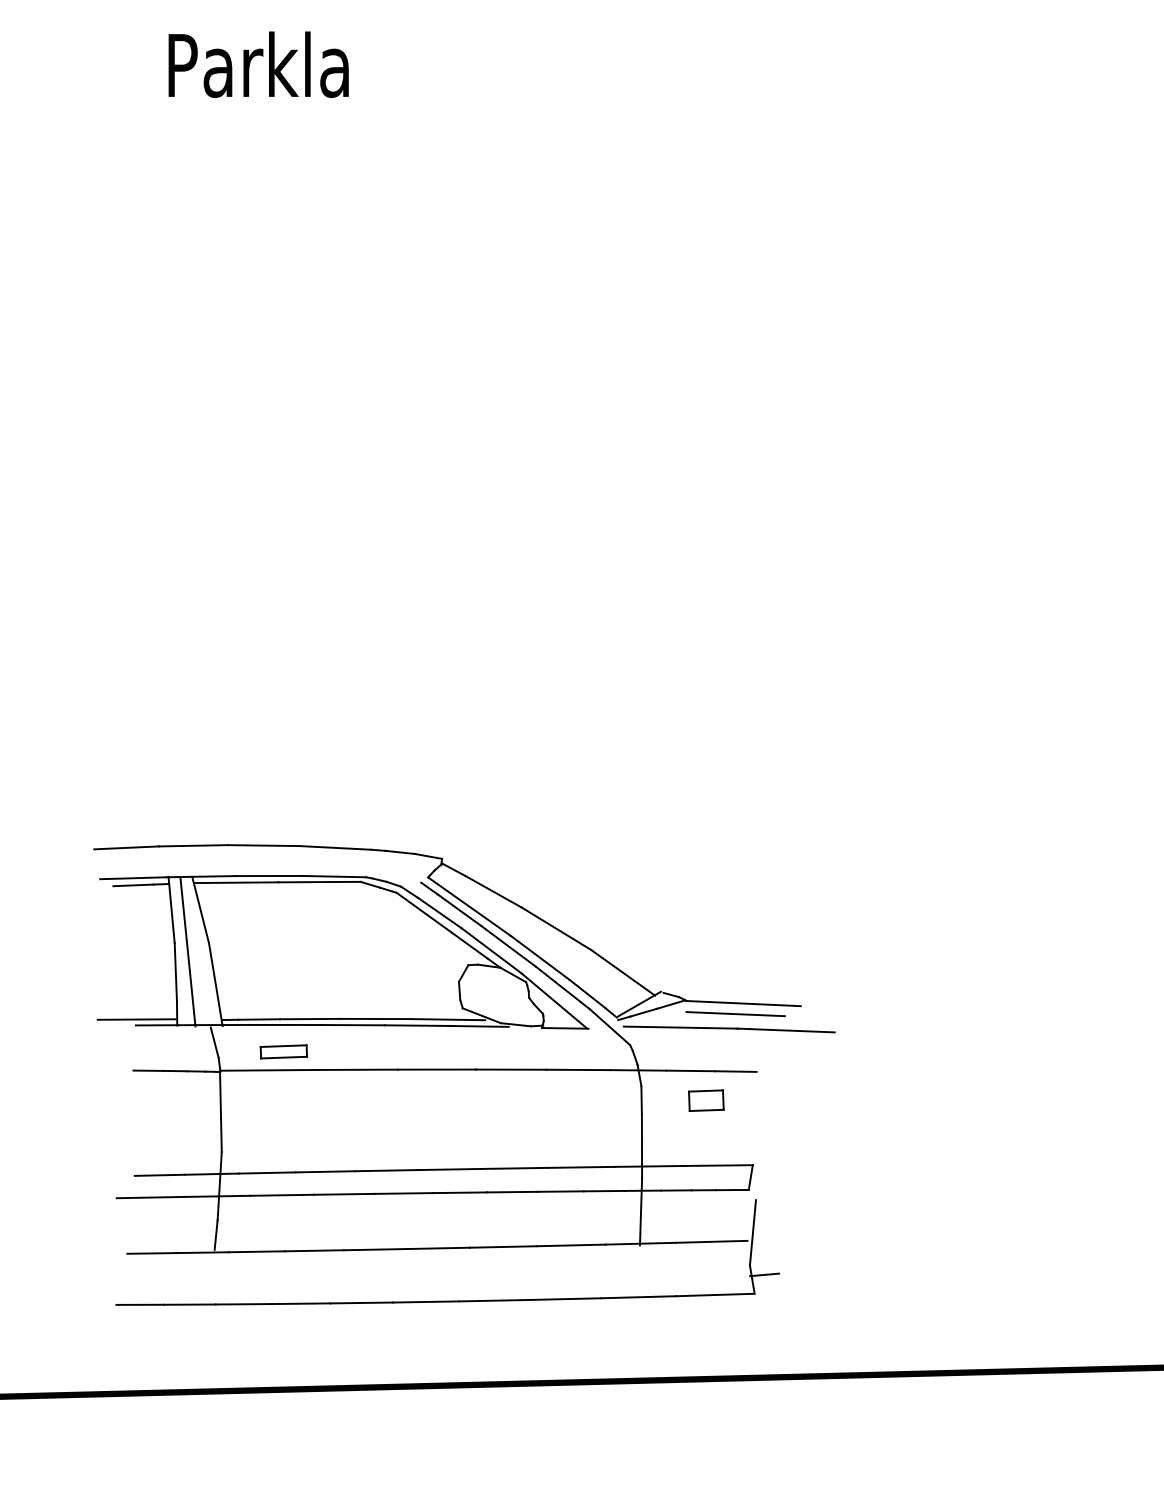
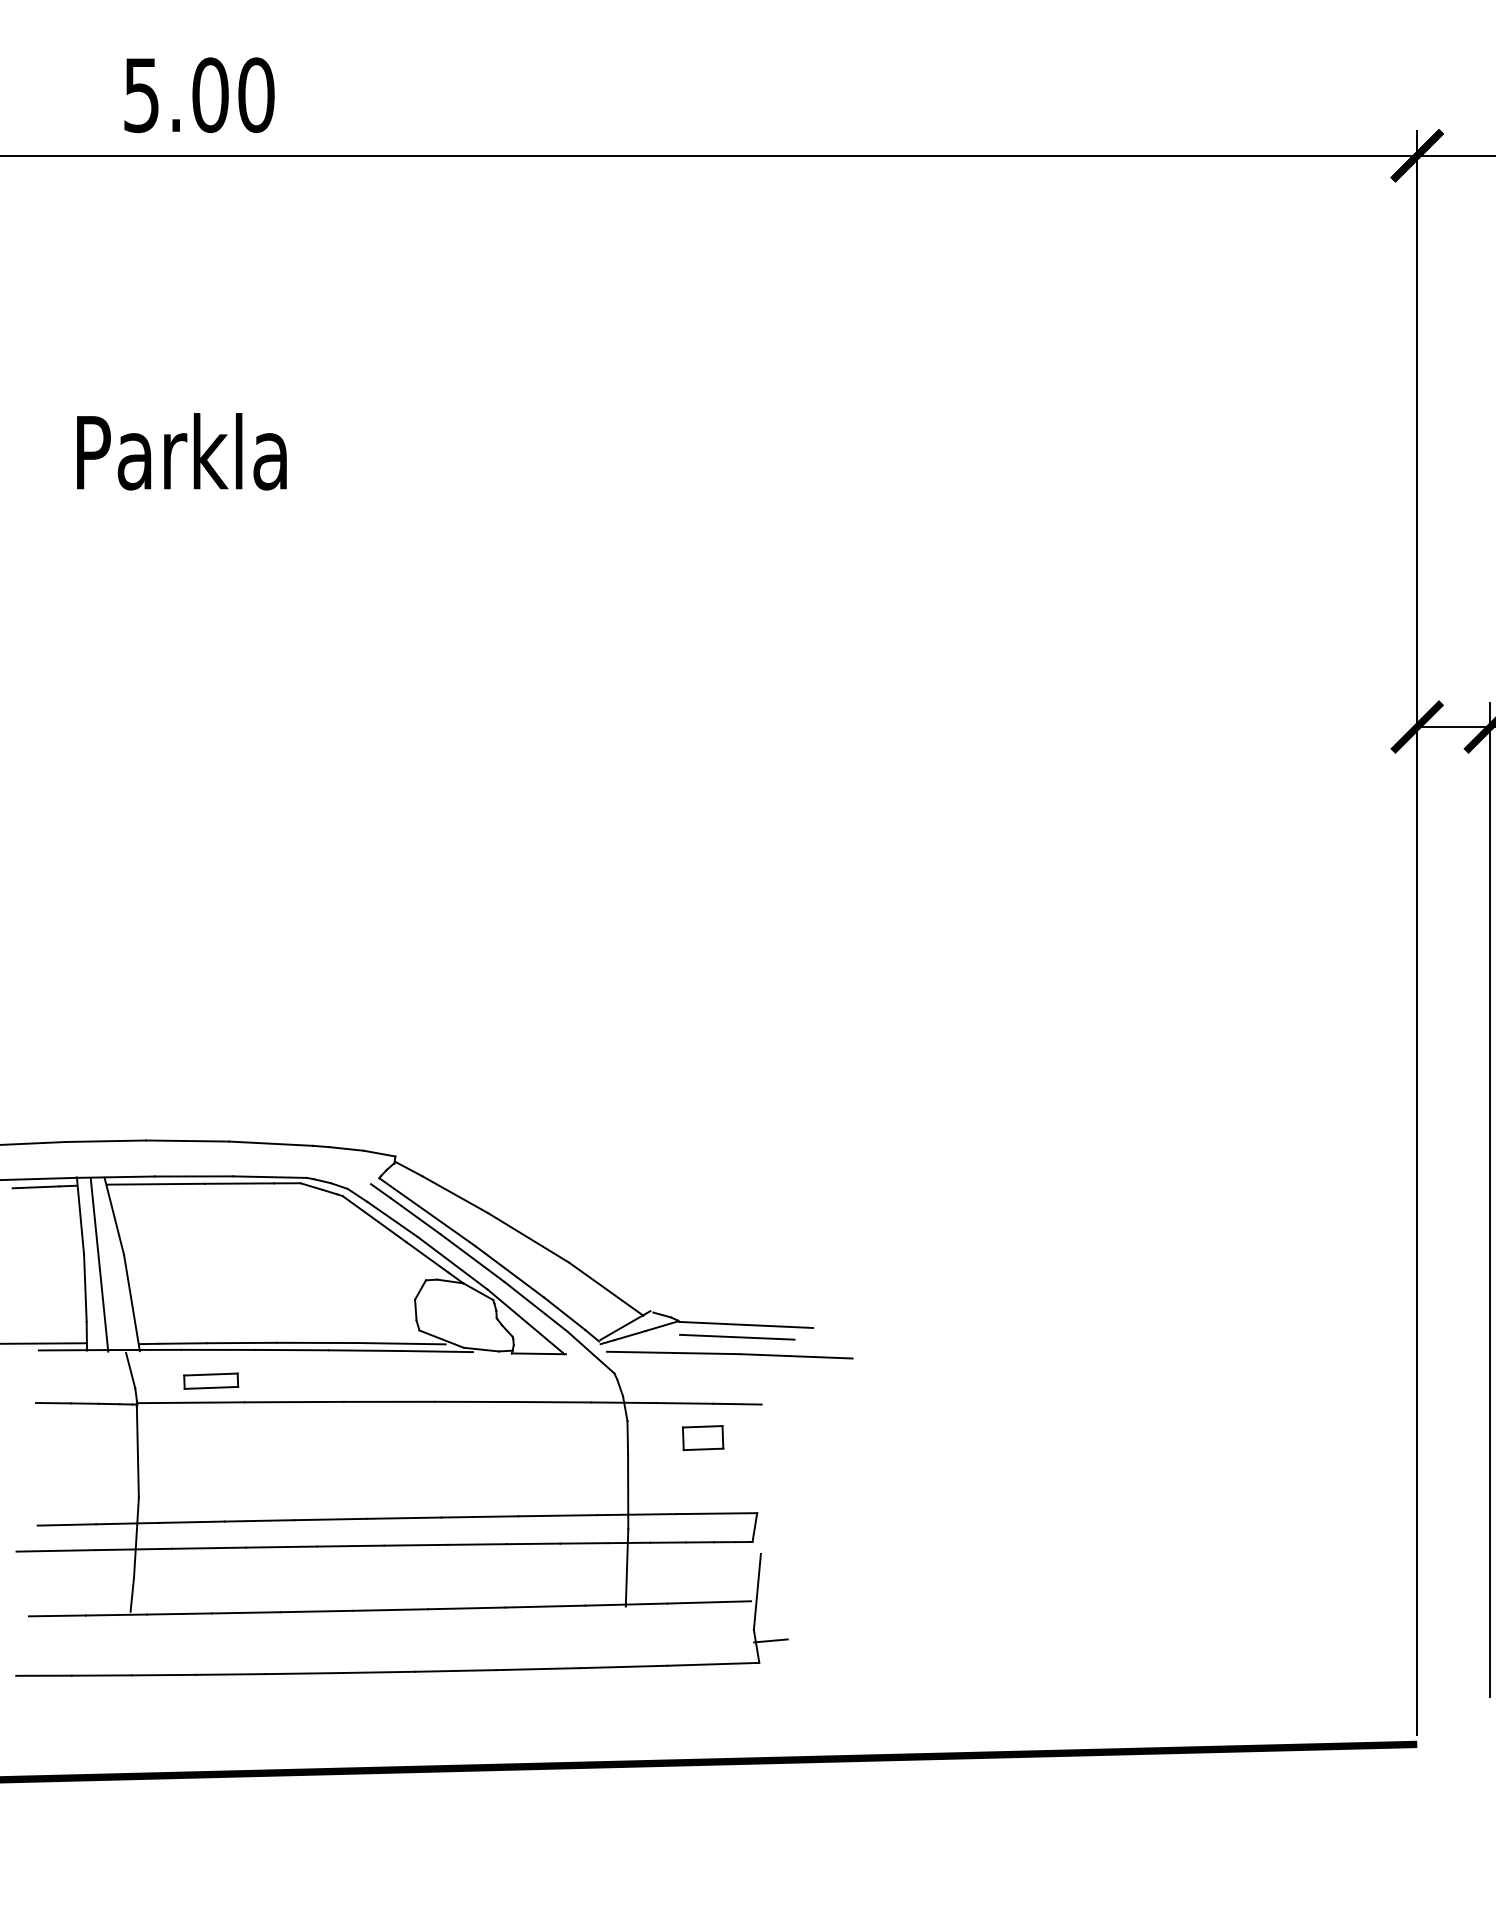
text: (258, 64) -> (181, 451), moved

